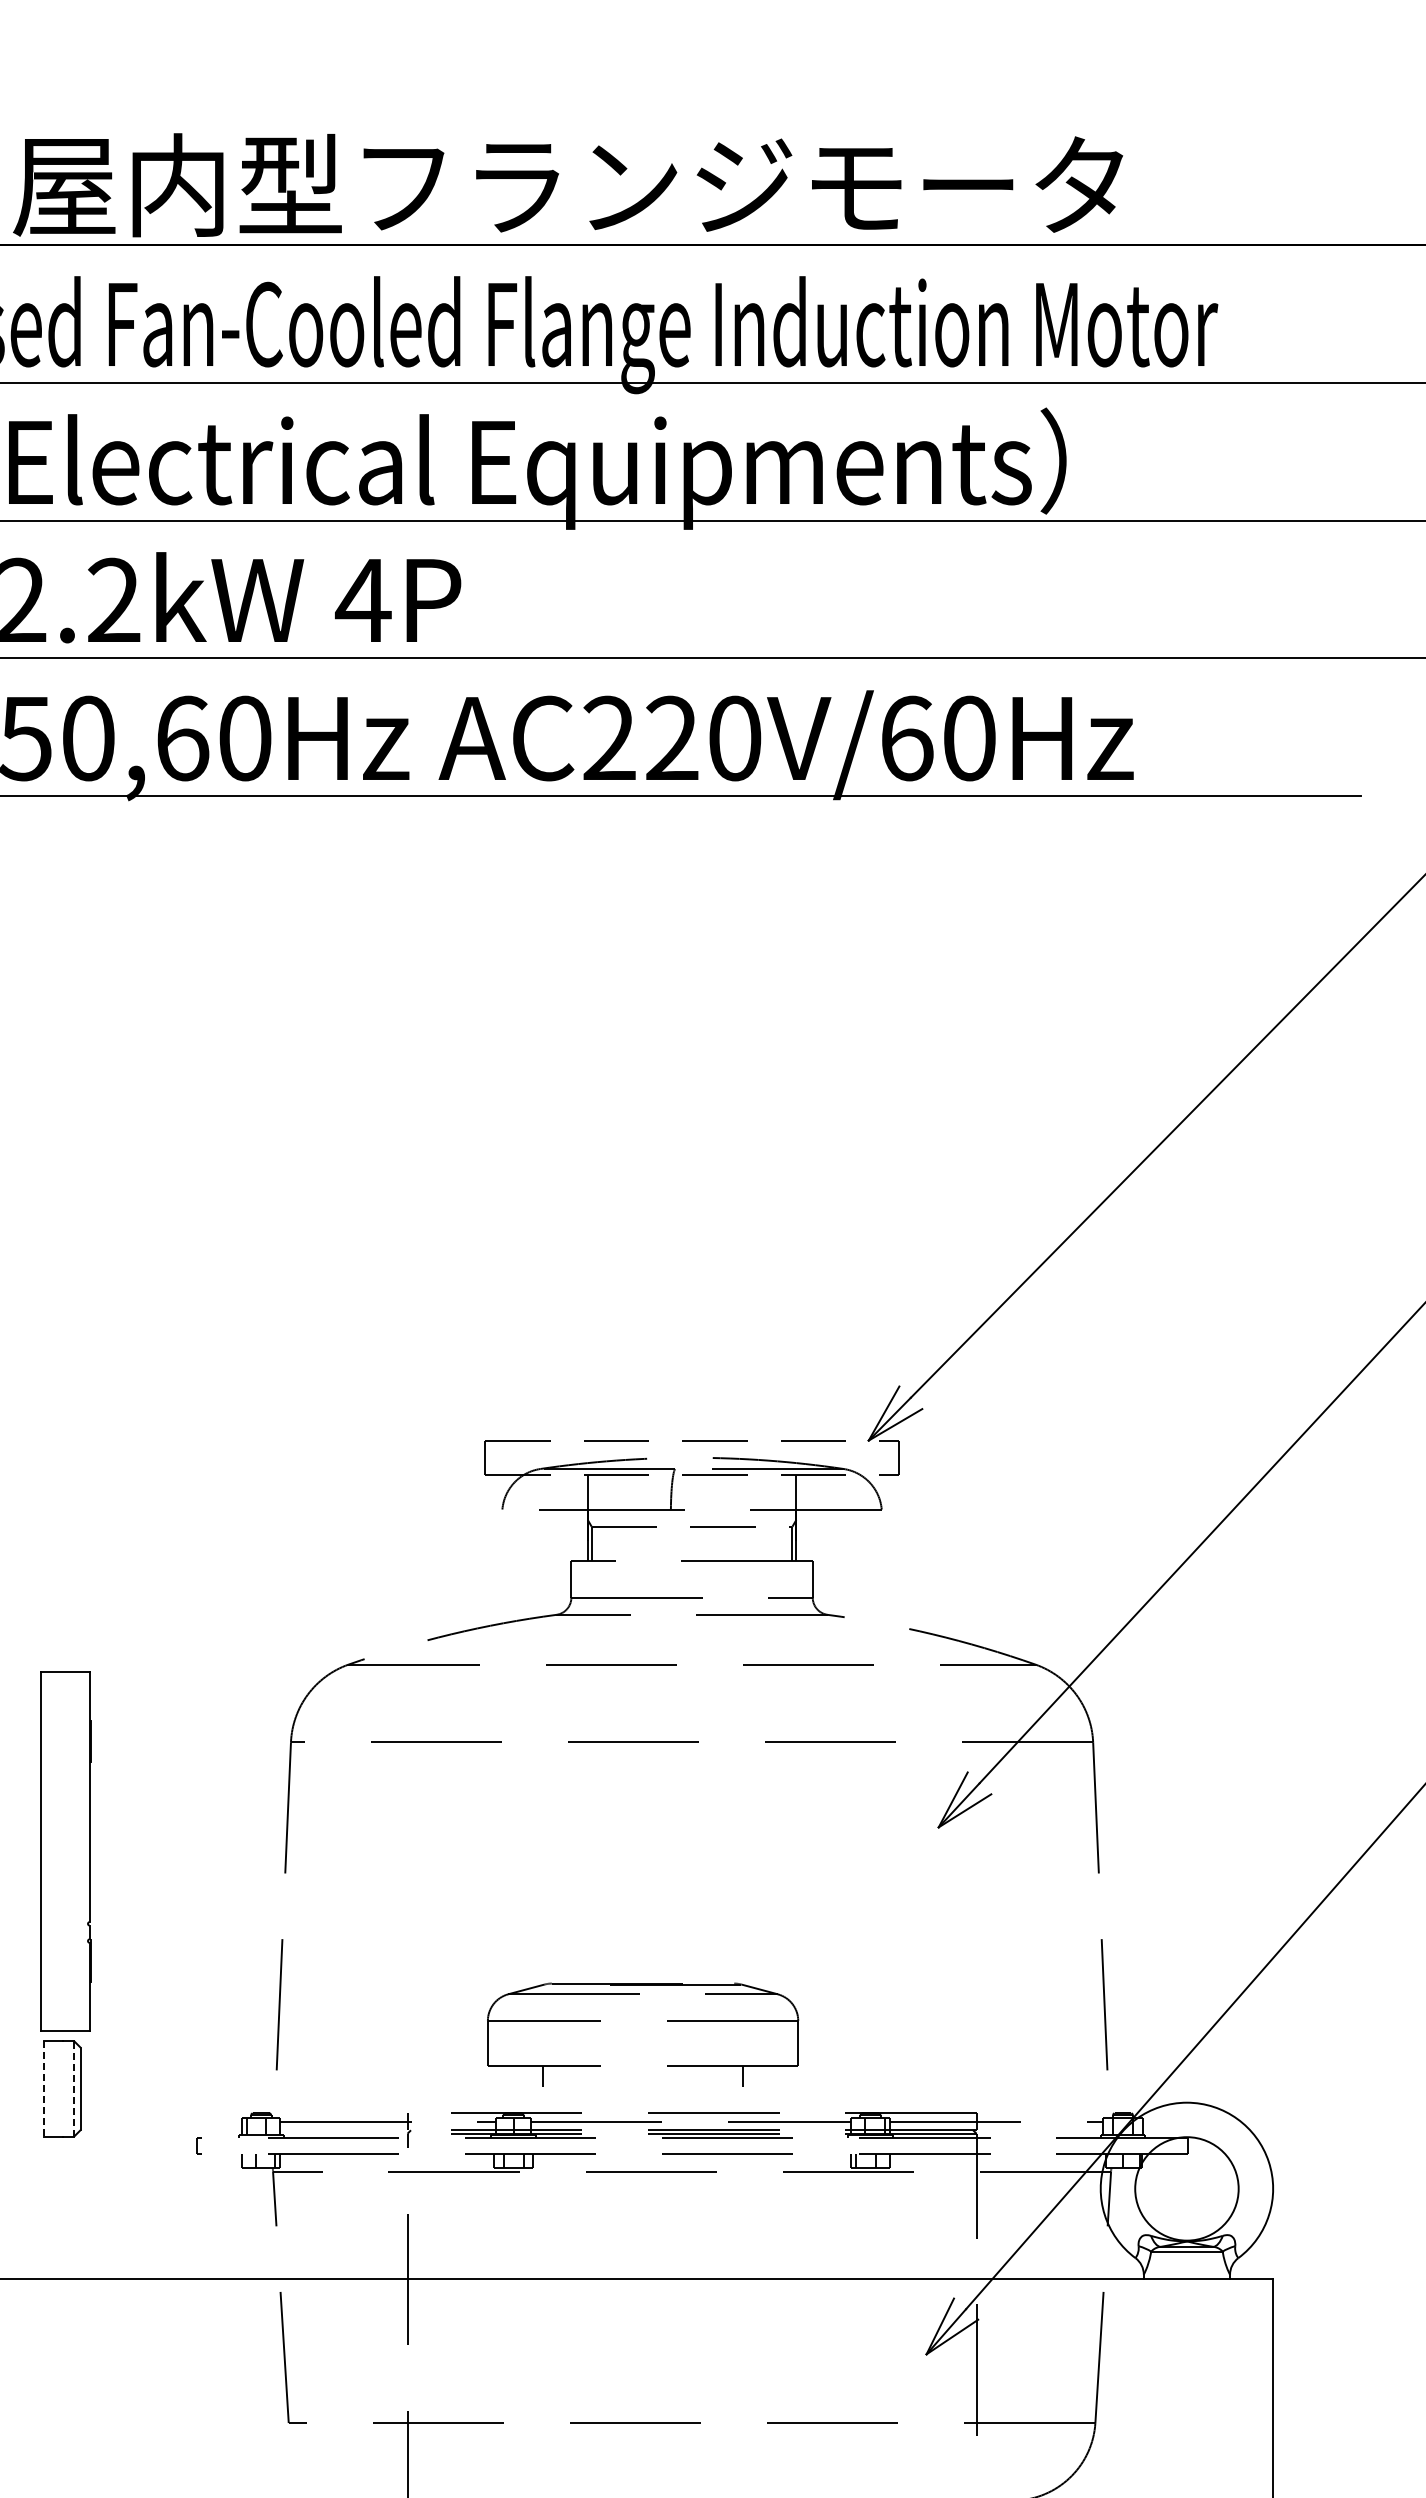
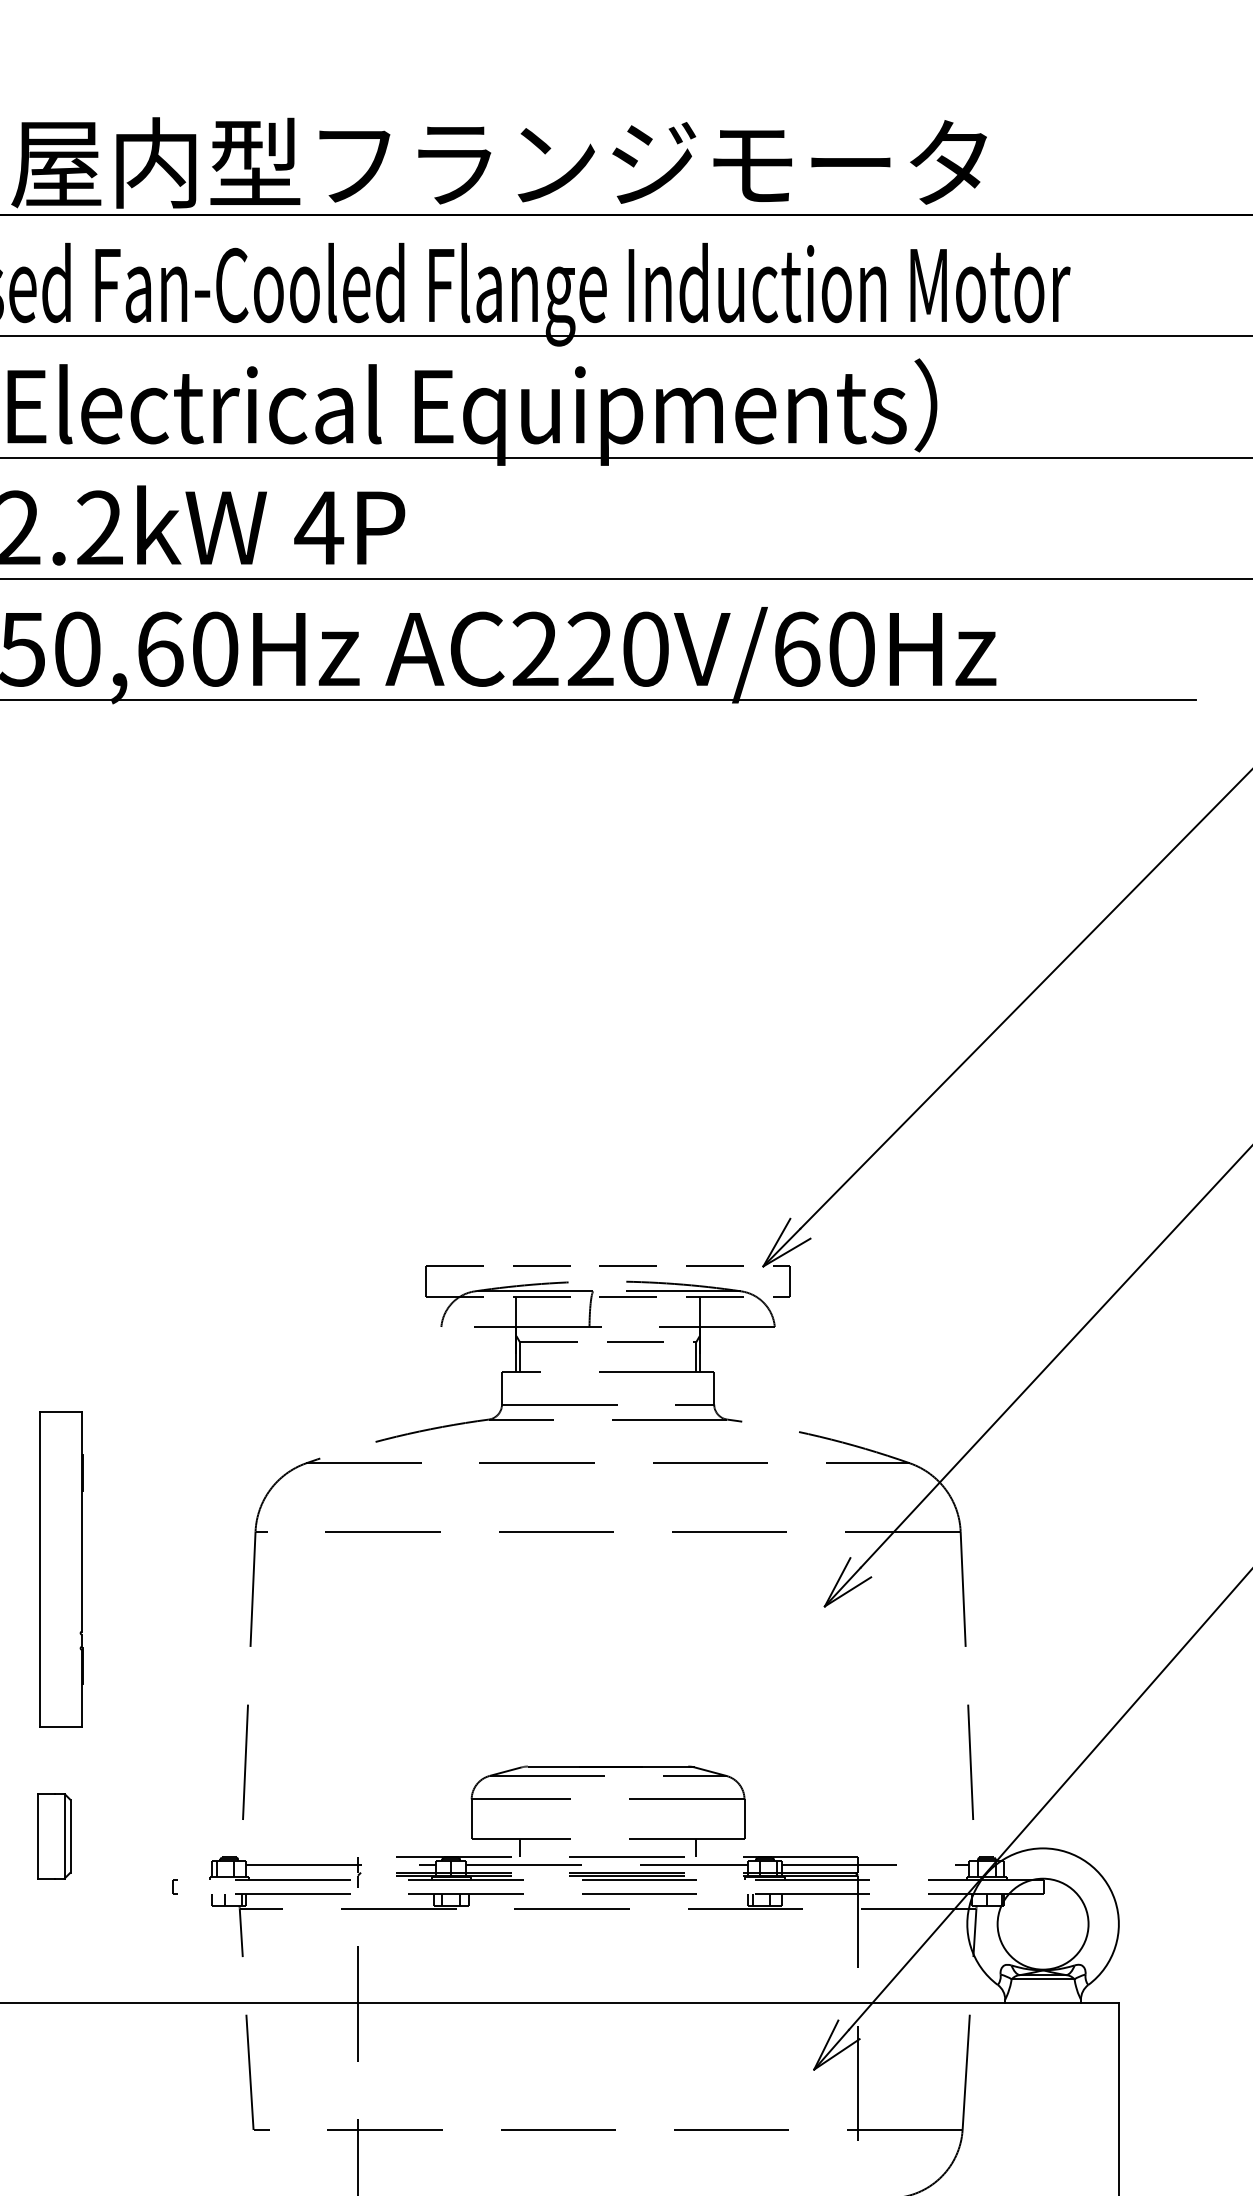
part: (65, 1851) -> (60, 1569), moved
part: (667, 2021) -> (629, 1799), moved
line: (73, 2088) -> (64, 1835), dashed -> solid
line: (43, 2089) -> (38, 1836), dashed -> solid

